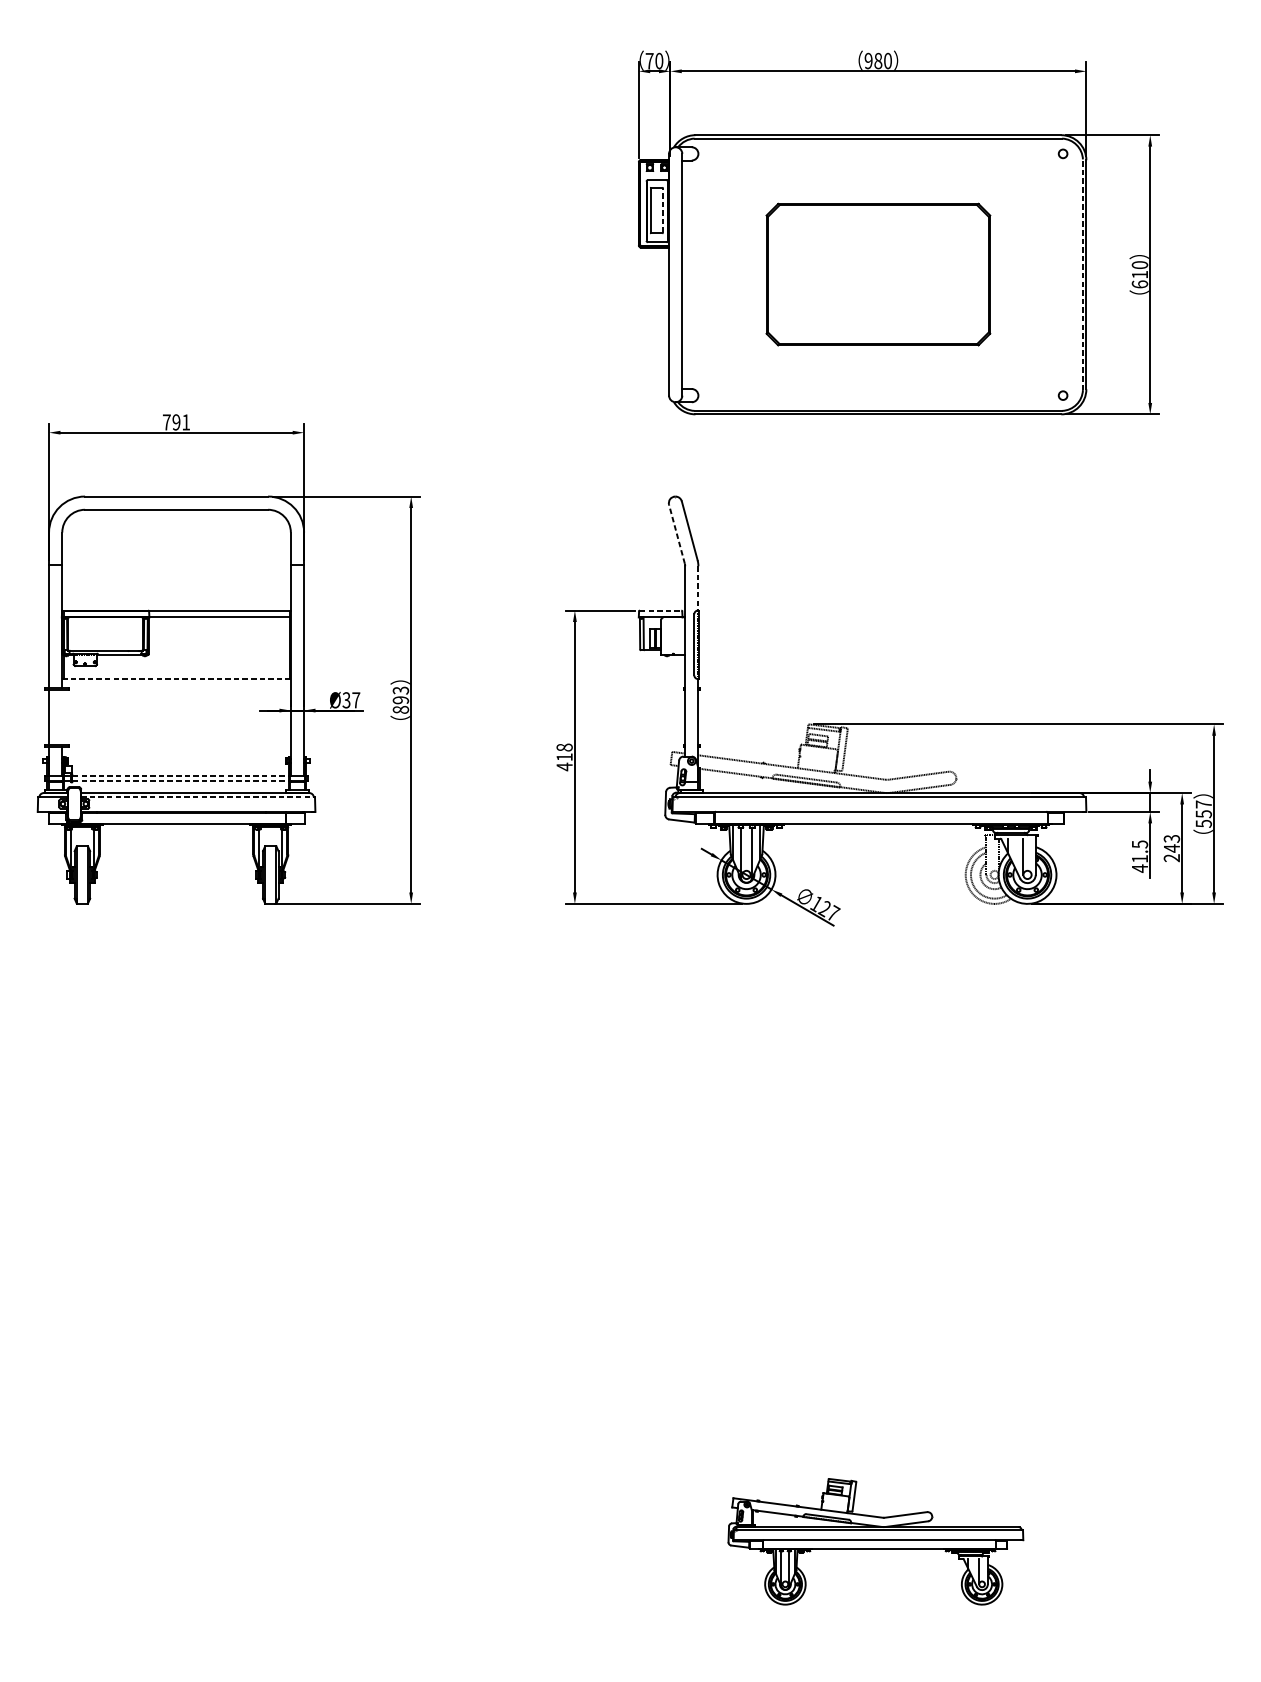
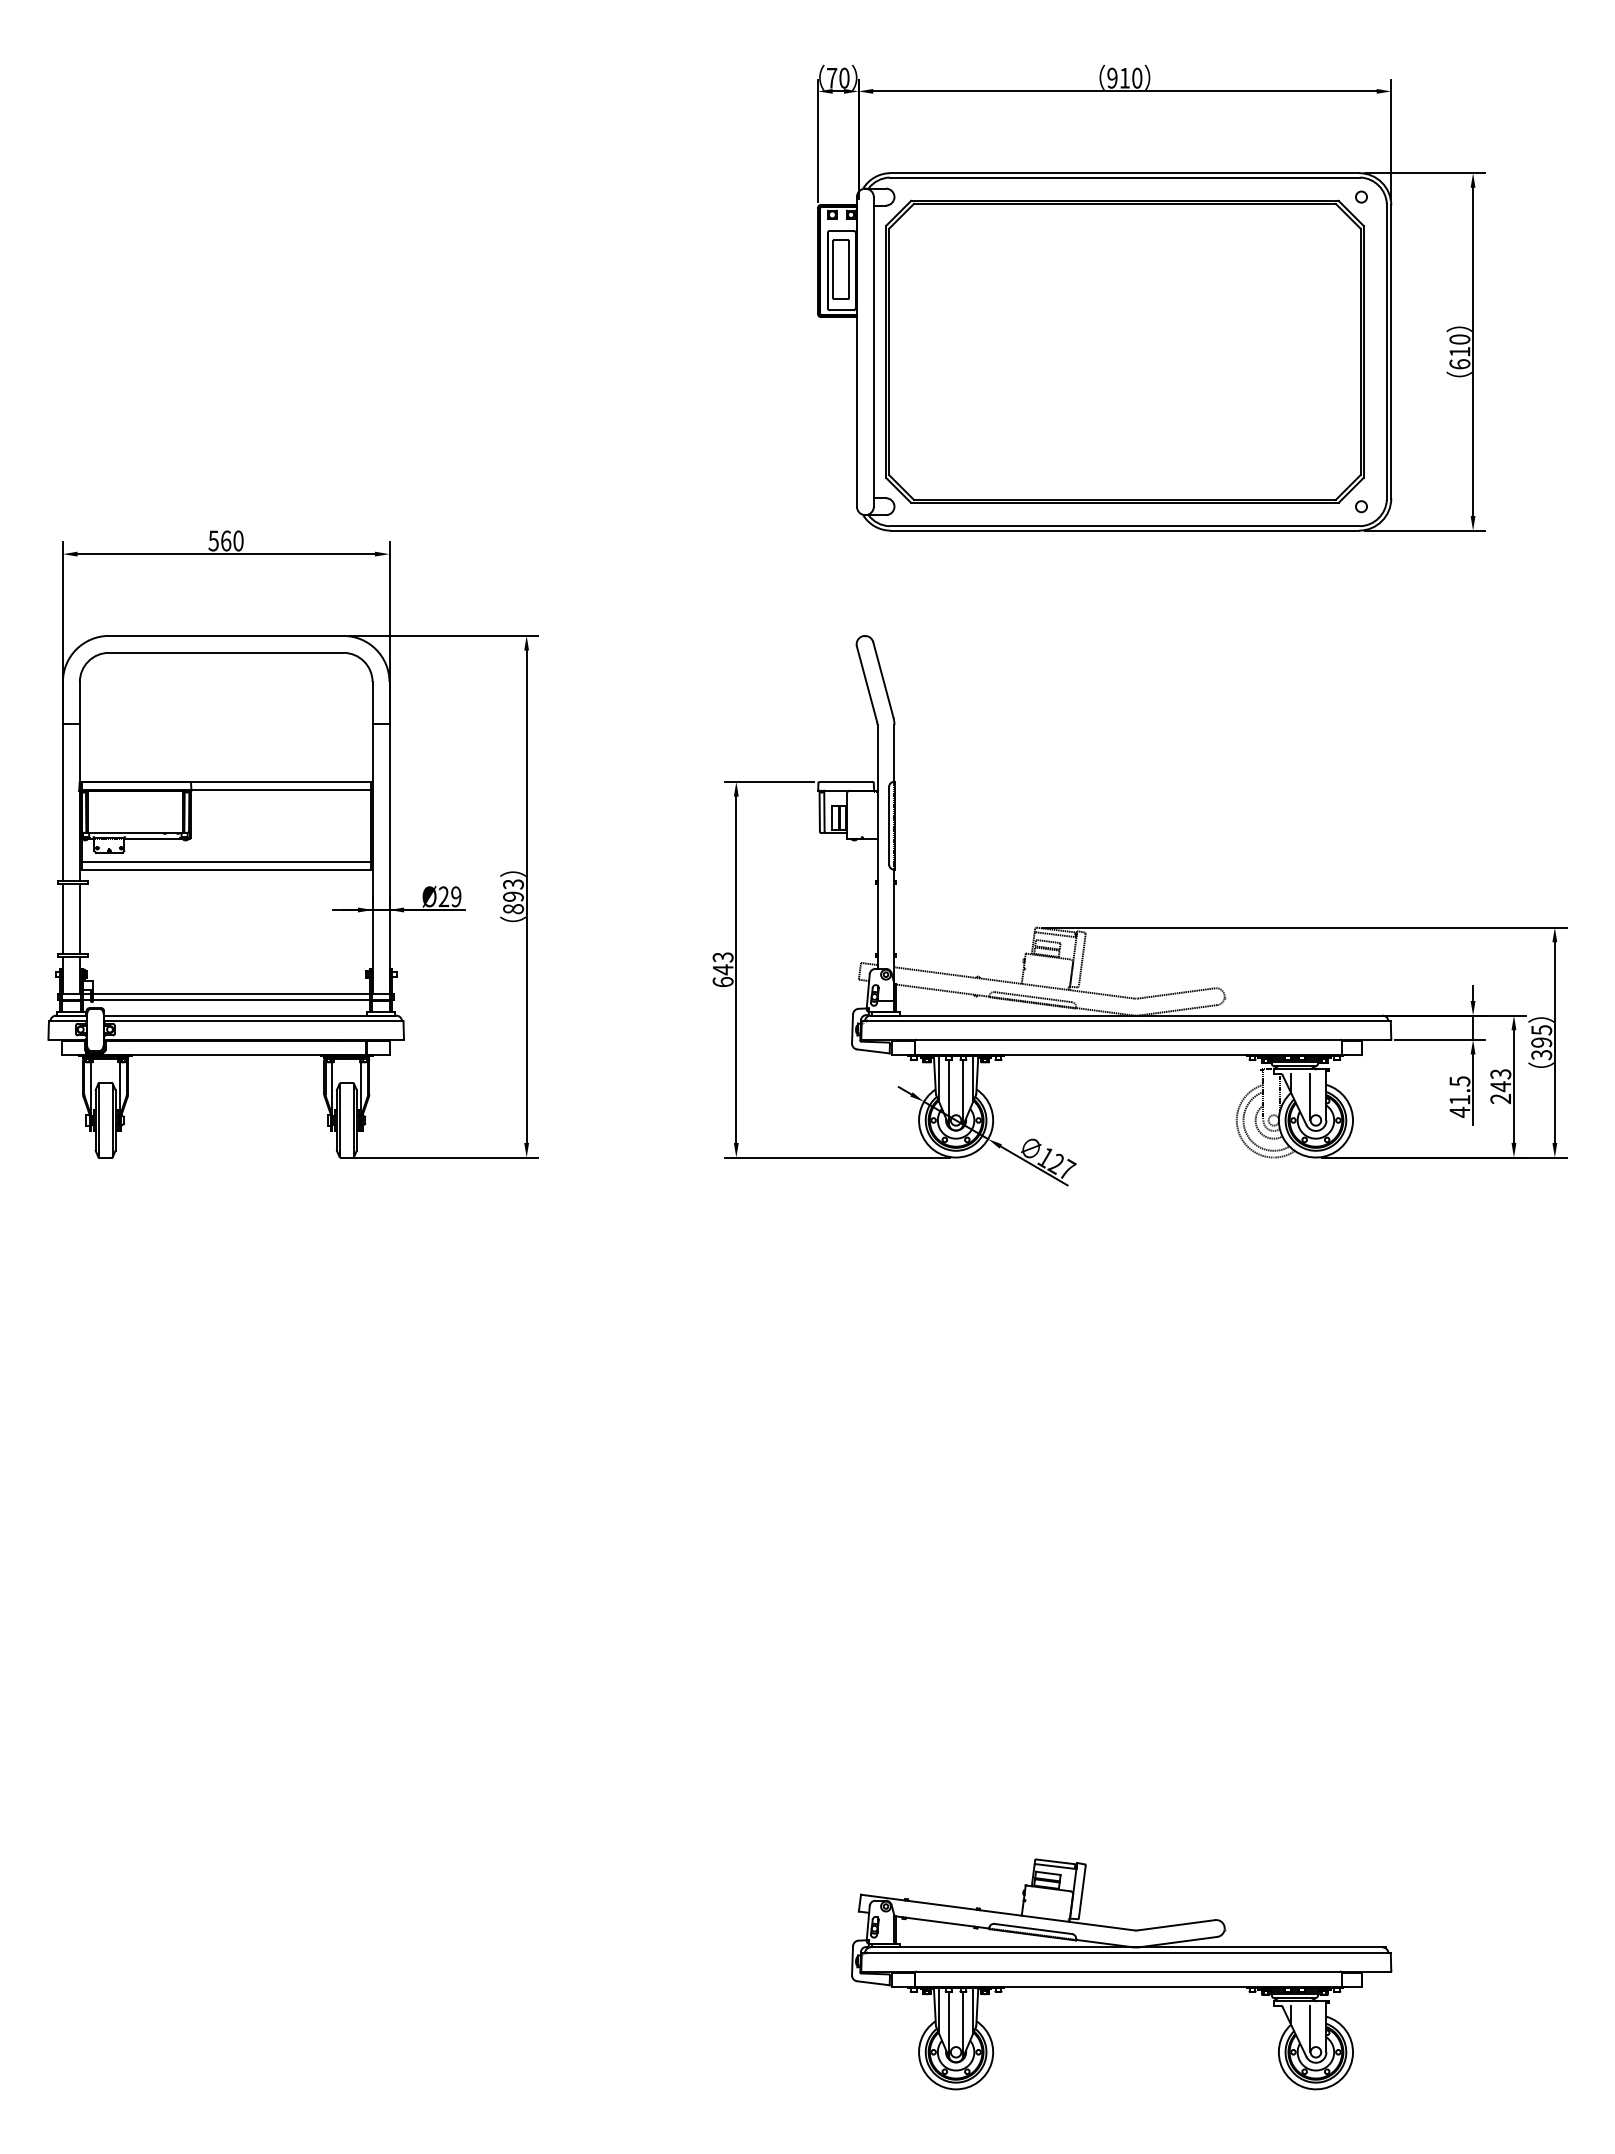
text: (878, 60) -> (1124, 77), 980 -> 910
line: (662, 210) -> (848, 269), dashed -> solid
part: (878, 274) -> (1124, 351), size x1.67
line: (1082, 274) -> (1386, 351), dashed -> solid
text: (176, 422) -> (225, 540), 791 -> 560
line: (676, 533) -> (866, 683), dashed -> solid
line: (698, 589) -> (894, 754), dashed -> solid
line: (660, 610) -> (846, 781), dashed -> solid
line: (176, 672) -> (225, 861), added
line: (176, 678) -> (225, 869), dashed -> solid
text: (350, 700) -> (449, 896), Ø37 -> Ø29
line: (62, 717) -> (79, 918), added
text: (564, 757) -> (722, 969), 418 -> 643
line: (176, 775) -> (226, 993), dashed -> solid
line: (176, 780) -> (226, 999), dashed -> solid
line: (197, 797) -> (253, 1021), dashed -> solid
text: (1203, 814) -> (1541, 1042), 557 -> 395
part: (875, 1541) -> (1121, 1974), size x1.43

